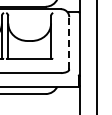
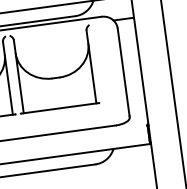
line: (69, 42) -> (123, 71), dashed -> solid

